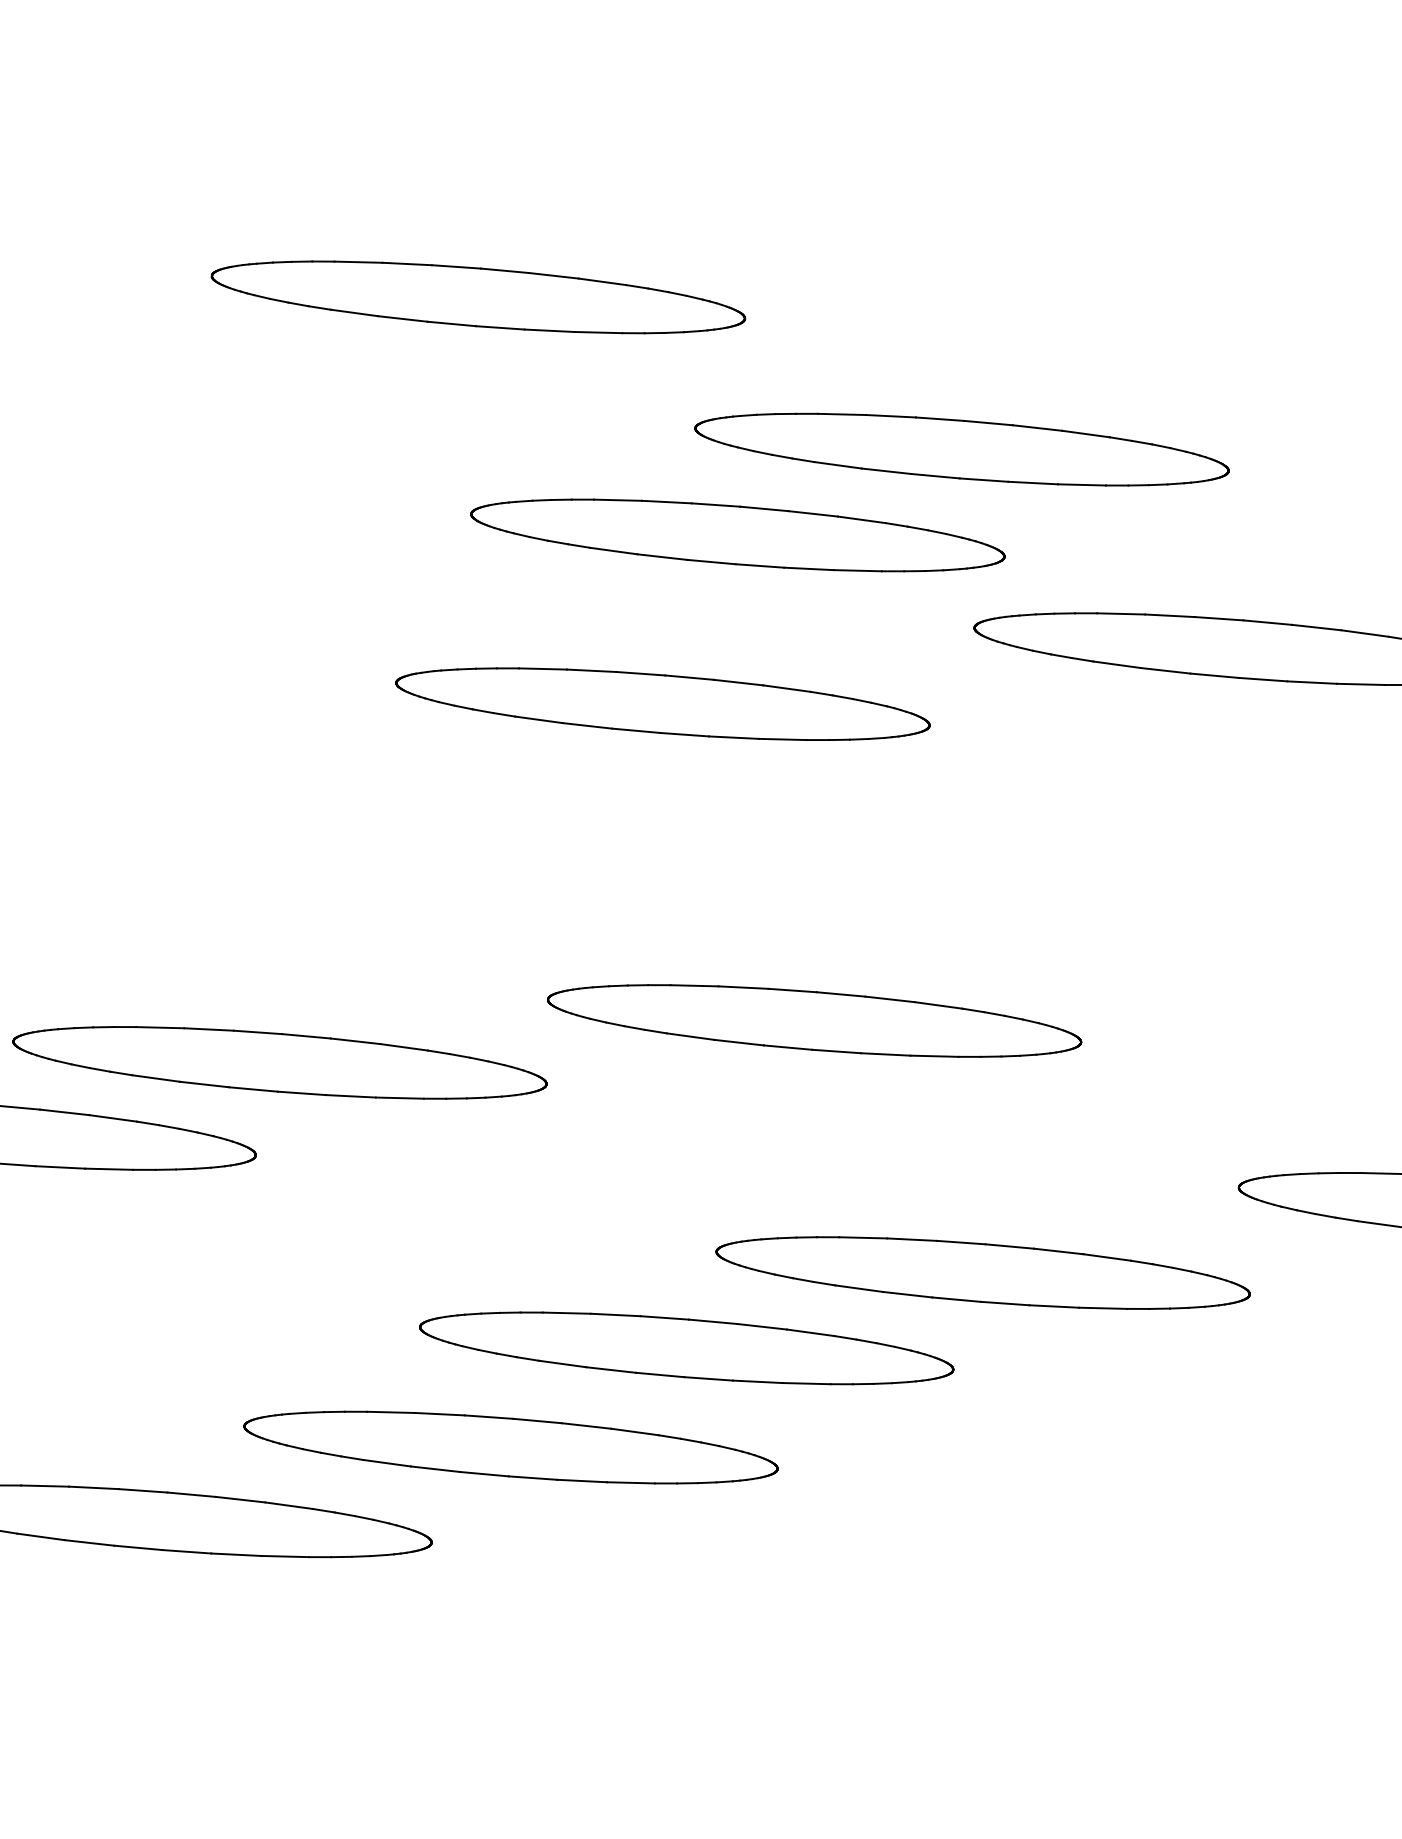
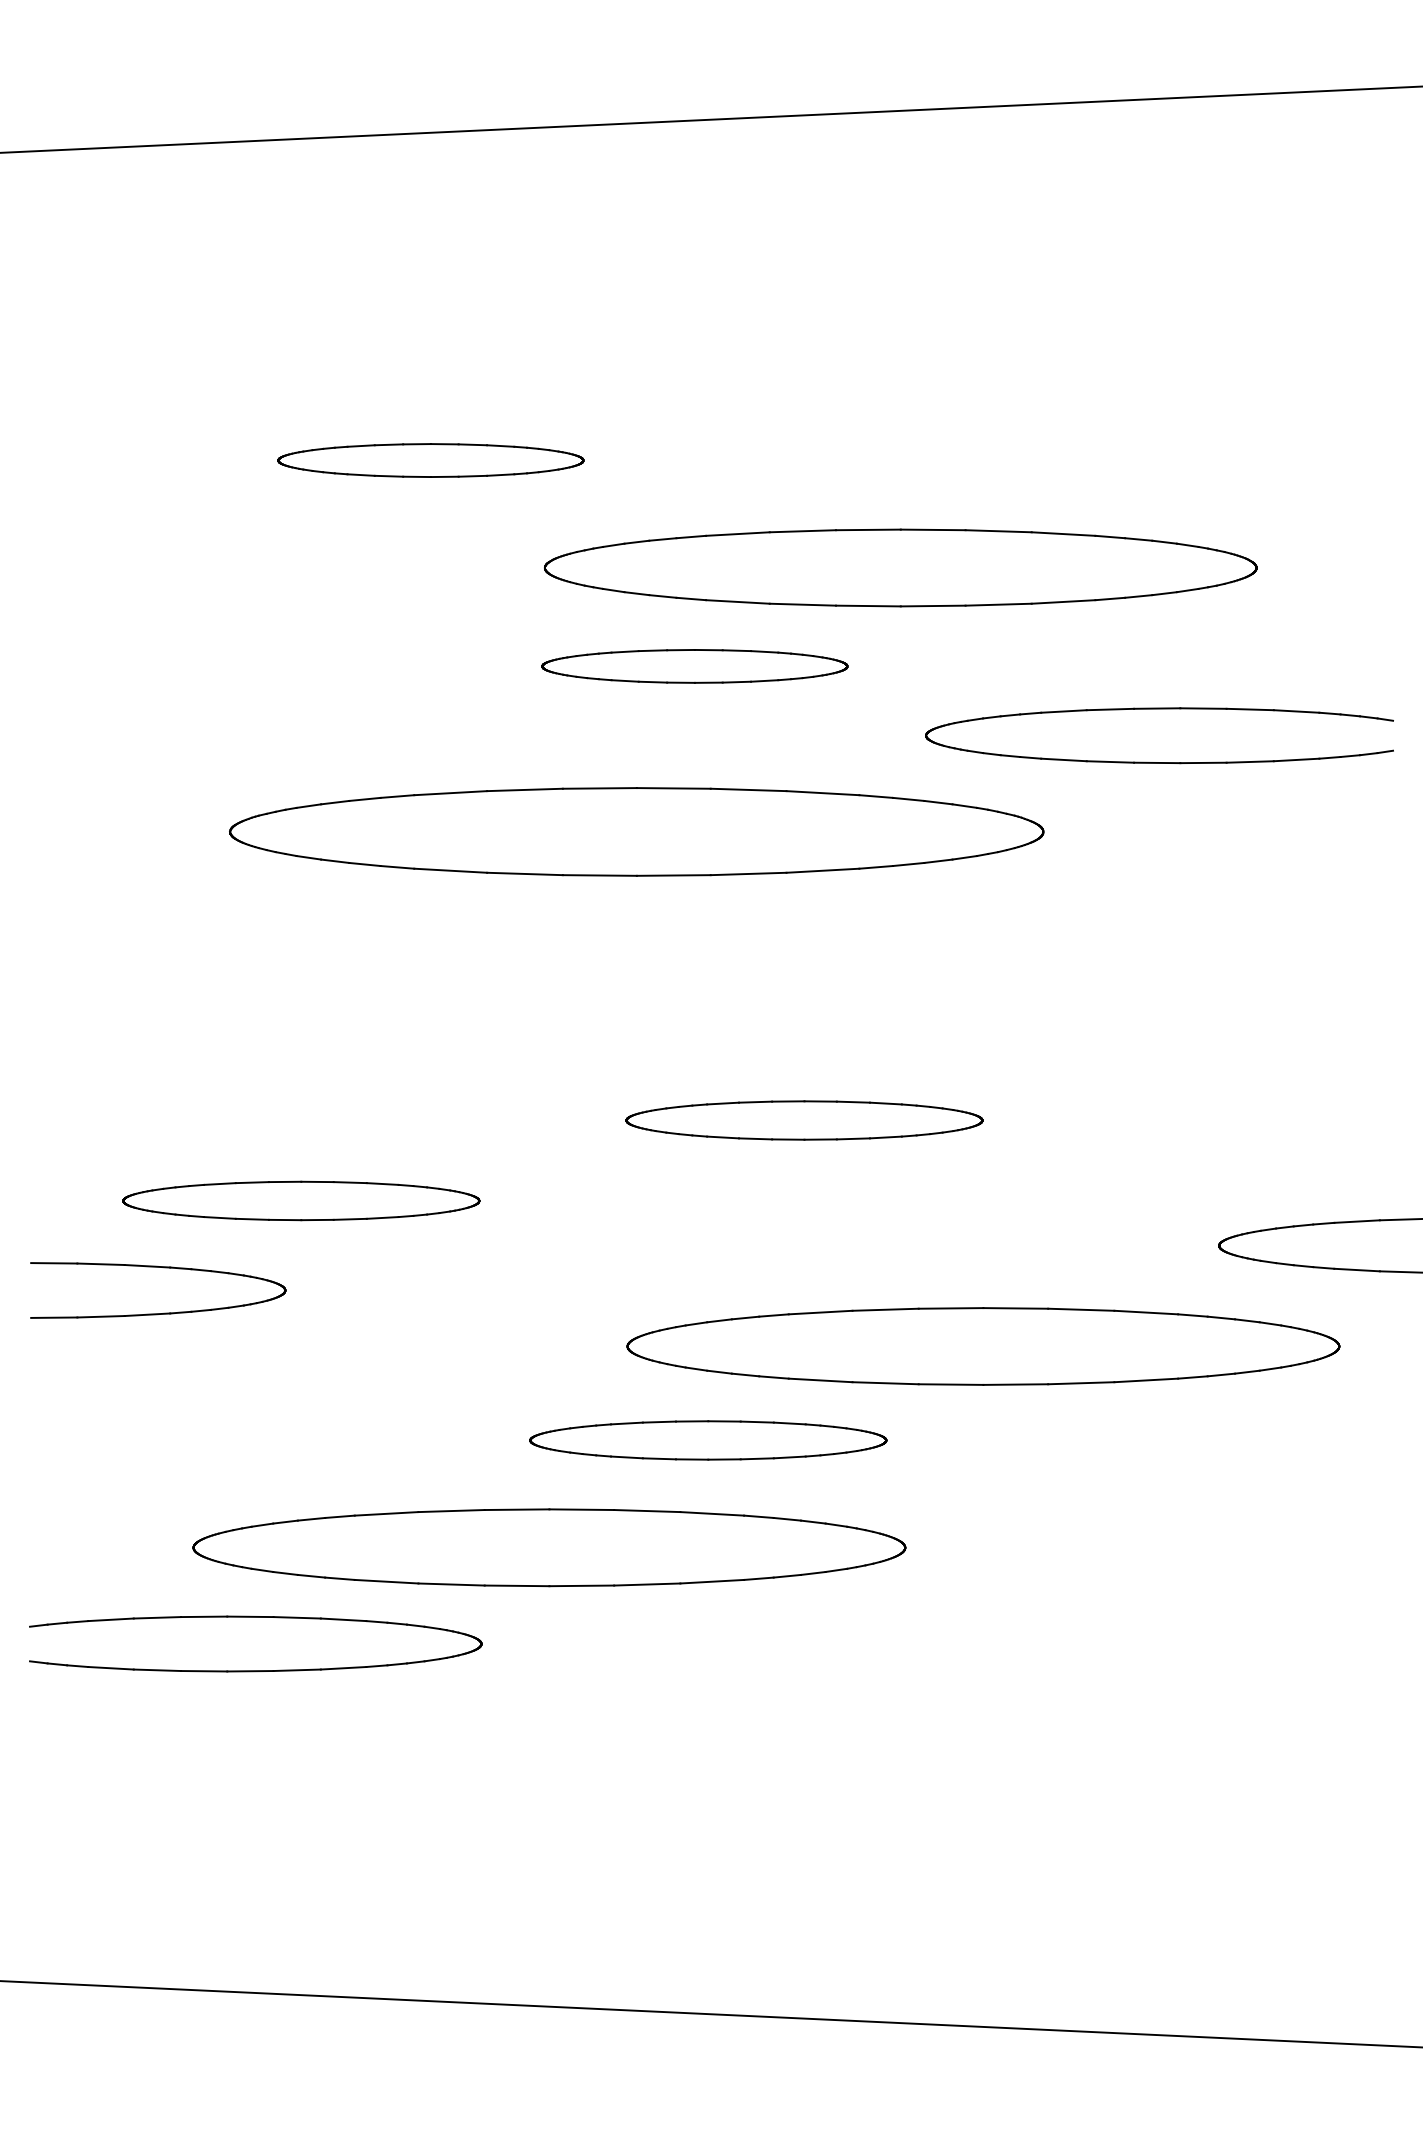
part: (478, 297) -> (430, 460), size x0.6
part: (961, 449) -> (900, 567), size x1.4
part: (737, 535) -> (694, 666), size x0.6
part: (662, 703) -> (636, 831), size x1.6
part: (814, 1020) -> (804, 1120), size x0.7
part: (280, 1062) -> (301, 1200), size x0.7
part: (983, 1273) -> (983, 1346), size x1.4
part: (686, 1348) -> (708, 1440), size x0.7
part: (511, 1447) -> (549, 1547), size x1.4

